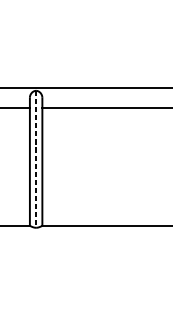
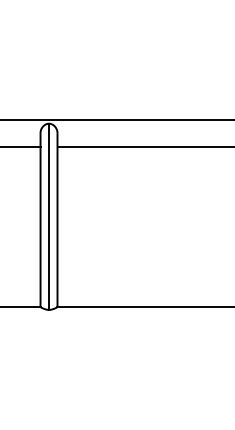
line: (36, 159) -> (49, 217), dashed -> solid

